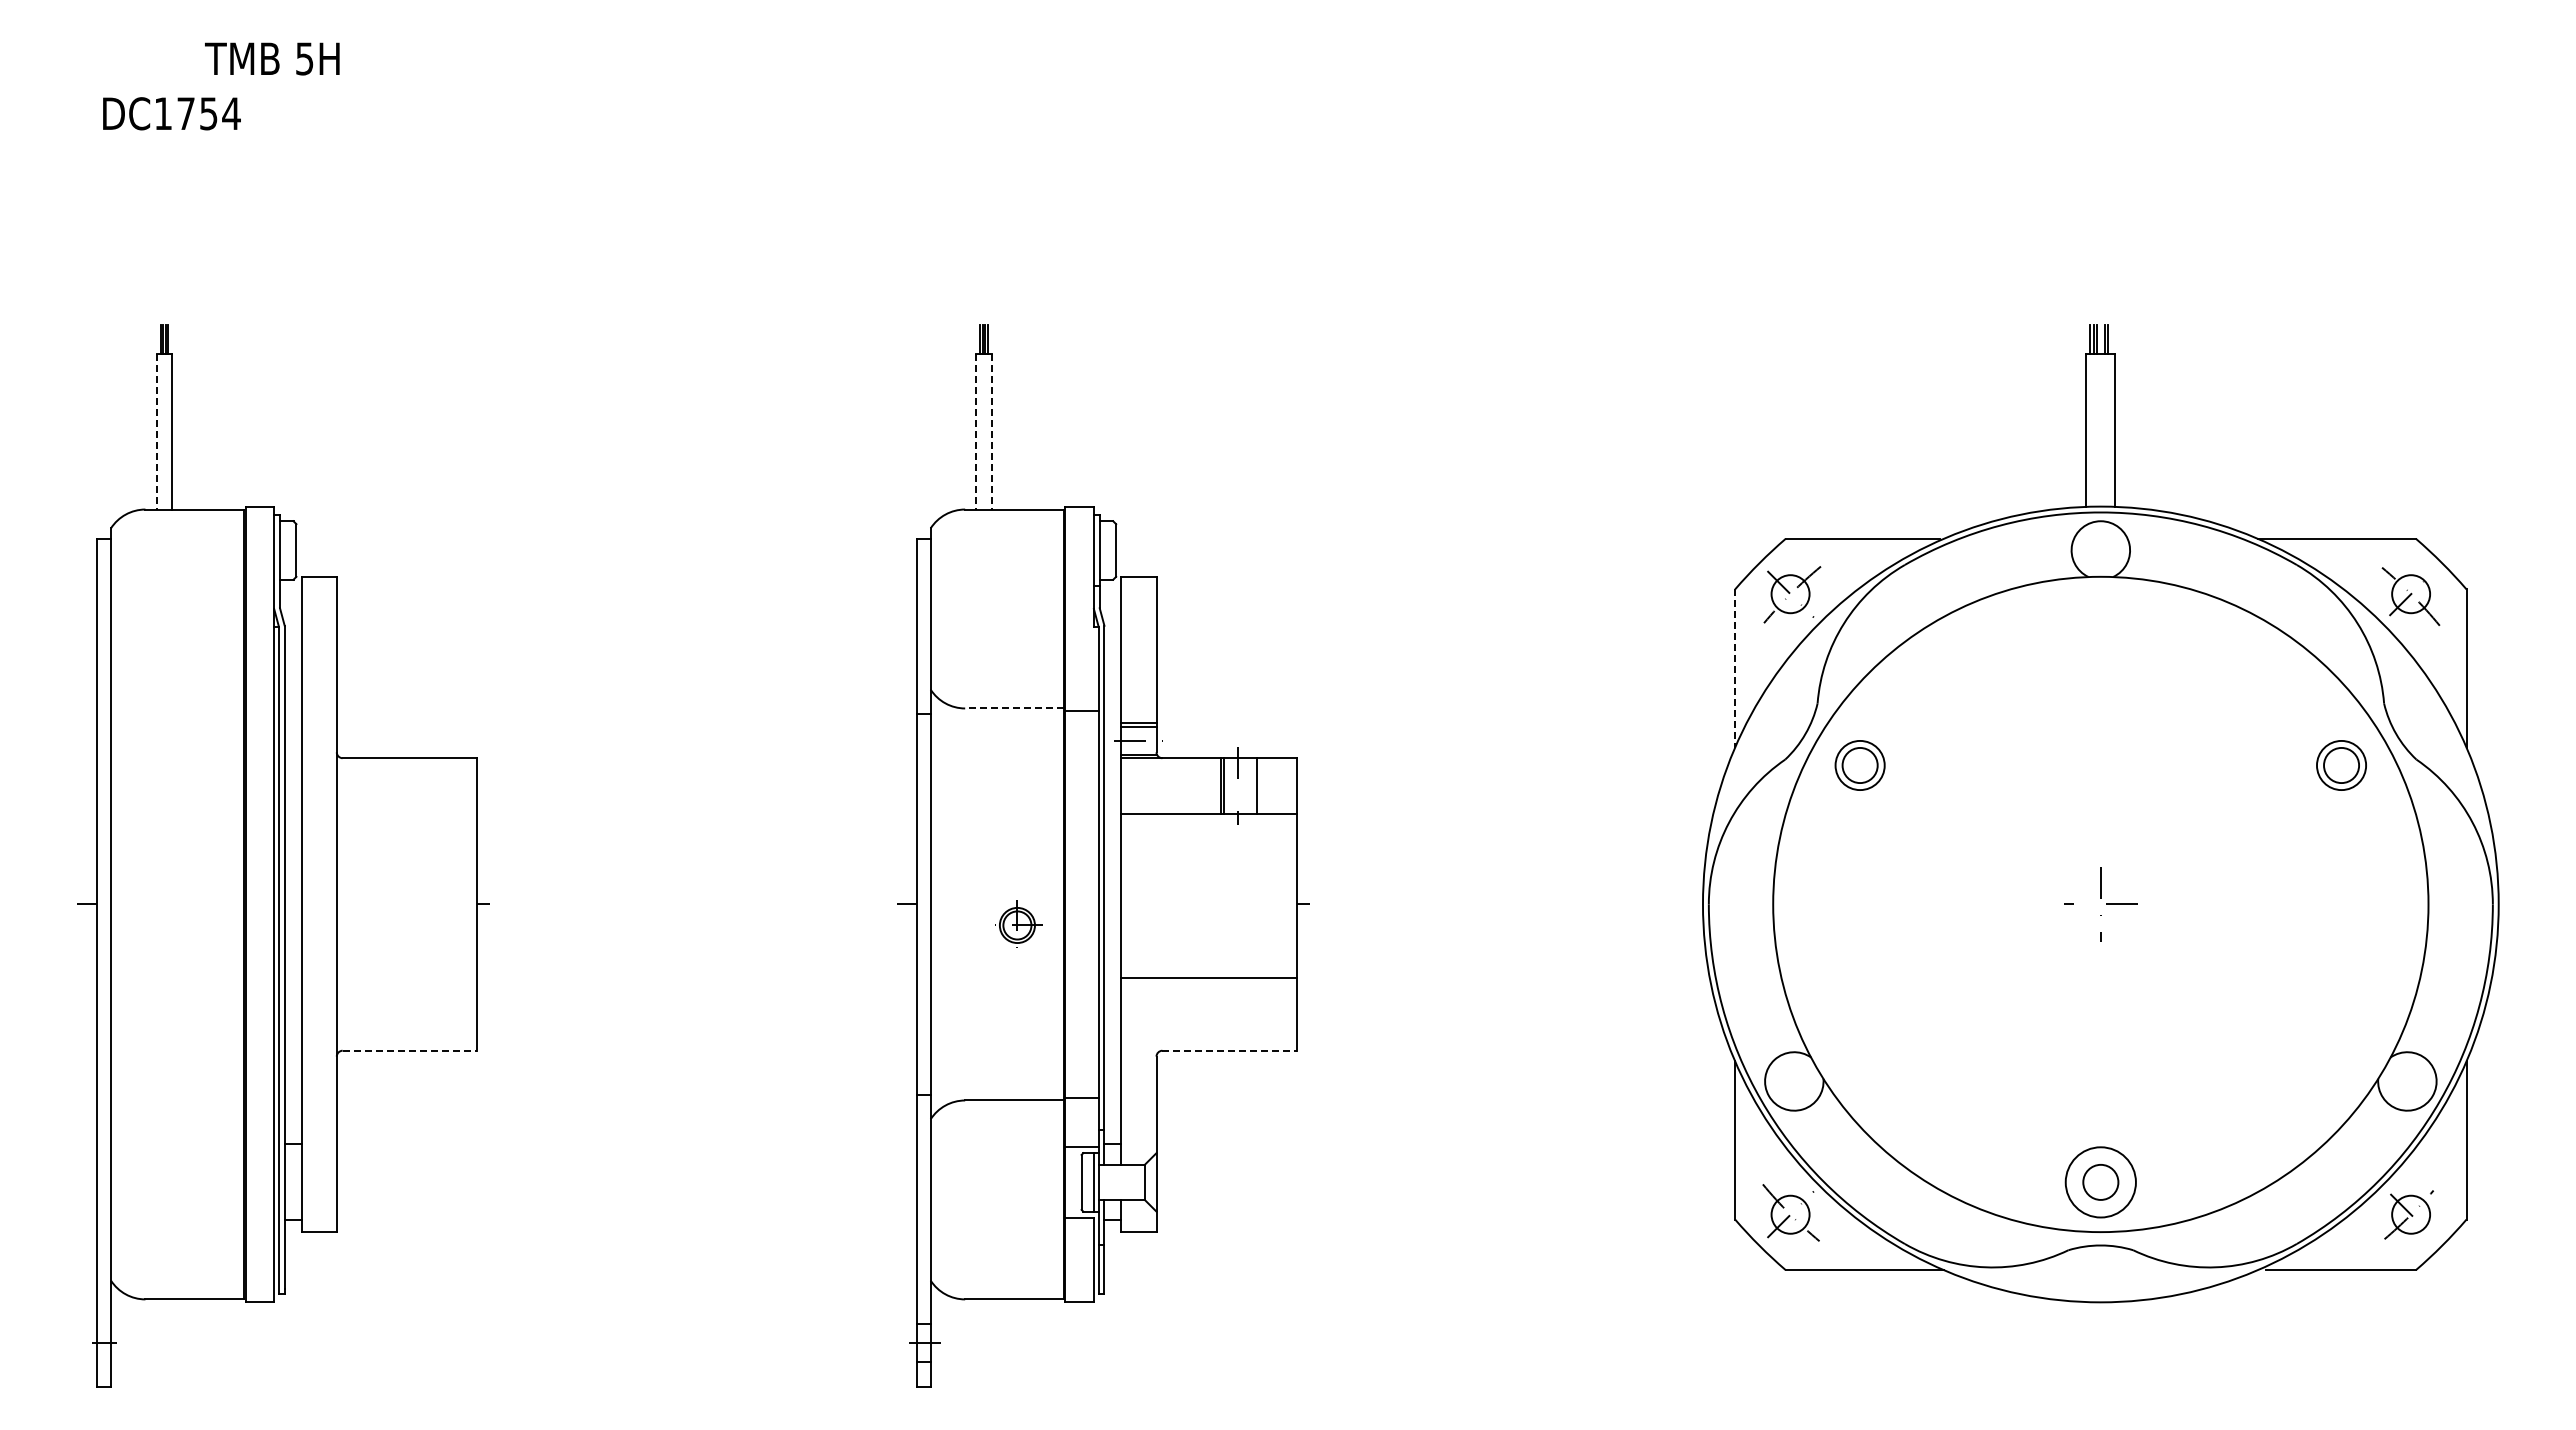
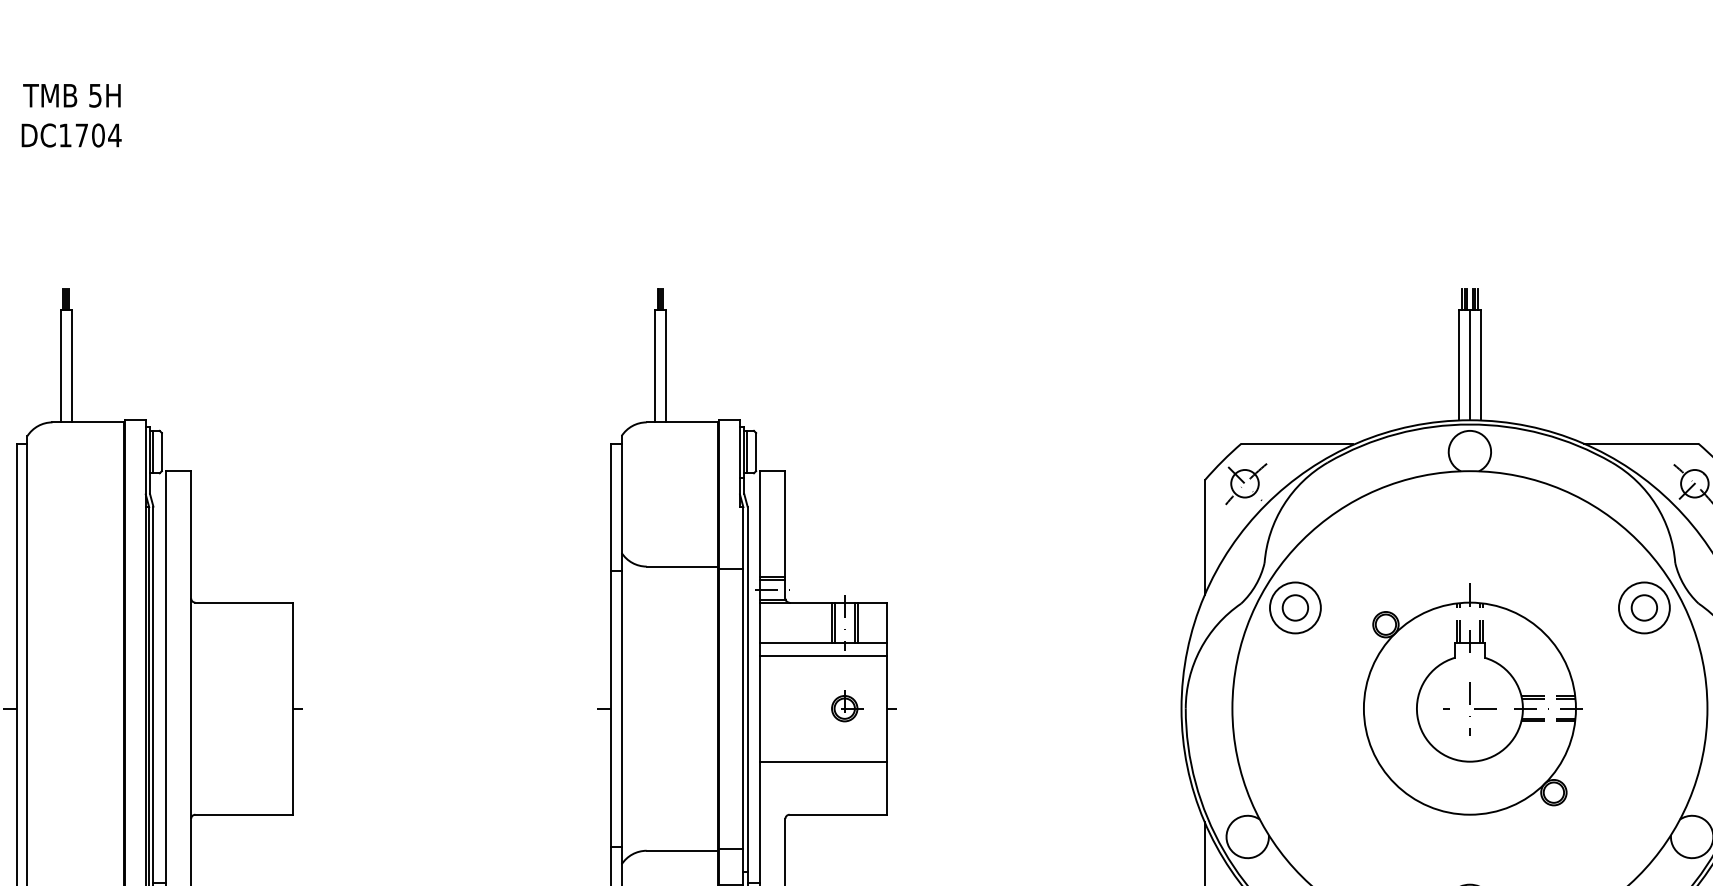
text: (272, 58) -> (72, 95), moved
text: (208, 113) -> (98, 135), DC1754 -> DC1704
line: (2111, 339) -> (1477, 299), added
line: (2100, 430) -> (1469, 365), added
line: (156, 431) -> (60, 365), dashed -> solid
line: (976, 431) -> (654, 365), dashed -> solid
line: (991, 431) -> (665, 365), dashed -> solid
line: (284, 550) -> (153, 452), added
line: (1103, 550) -> (746, 452), added
line: (1735, 669) -> (1205, 538), dashed -> solid
line: (1014, 708) -> (682, 566), dashed -> solid
circle: (1860, 765) -> (1295, 607), size x1.43
circle: (2341, 765) -> (1644, 607), size x1.43
line: (1252, 785) -> (854, 622), added
line: (1208, 831) -> (823, 655), added
part: (2104, 891) -> (1472, 699), added
part: (1018, 923) -> (845, 707), moved
line: (410, 1050) -> (244, 814), dashed -> solid
line: (1230, 1050) -> (839, 814), dashed -> solid

